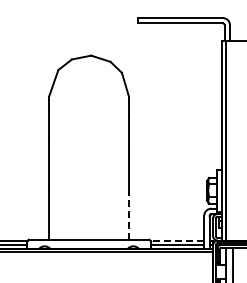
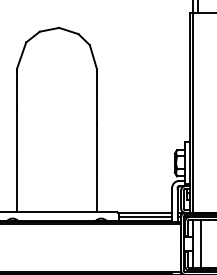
line: (128, 217) -> (96, 189), dashed -> solid
line: (177, 240) -> (145, 212), dashed -> solid

